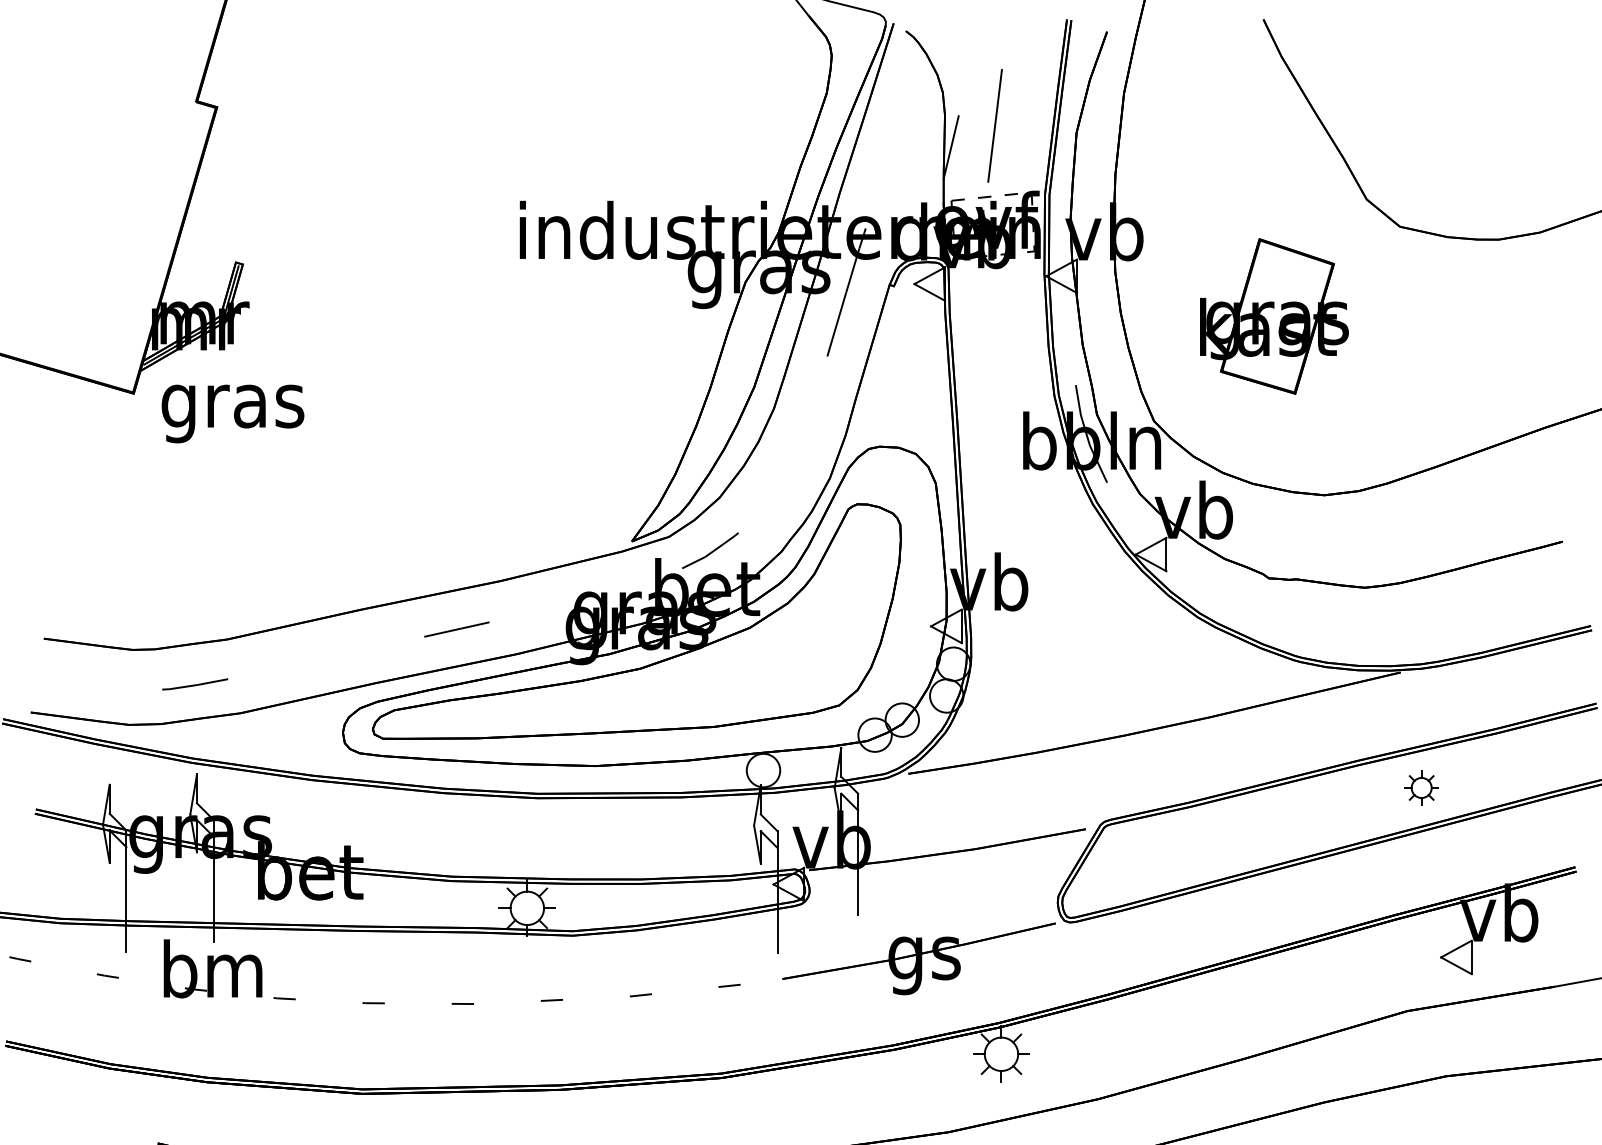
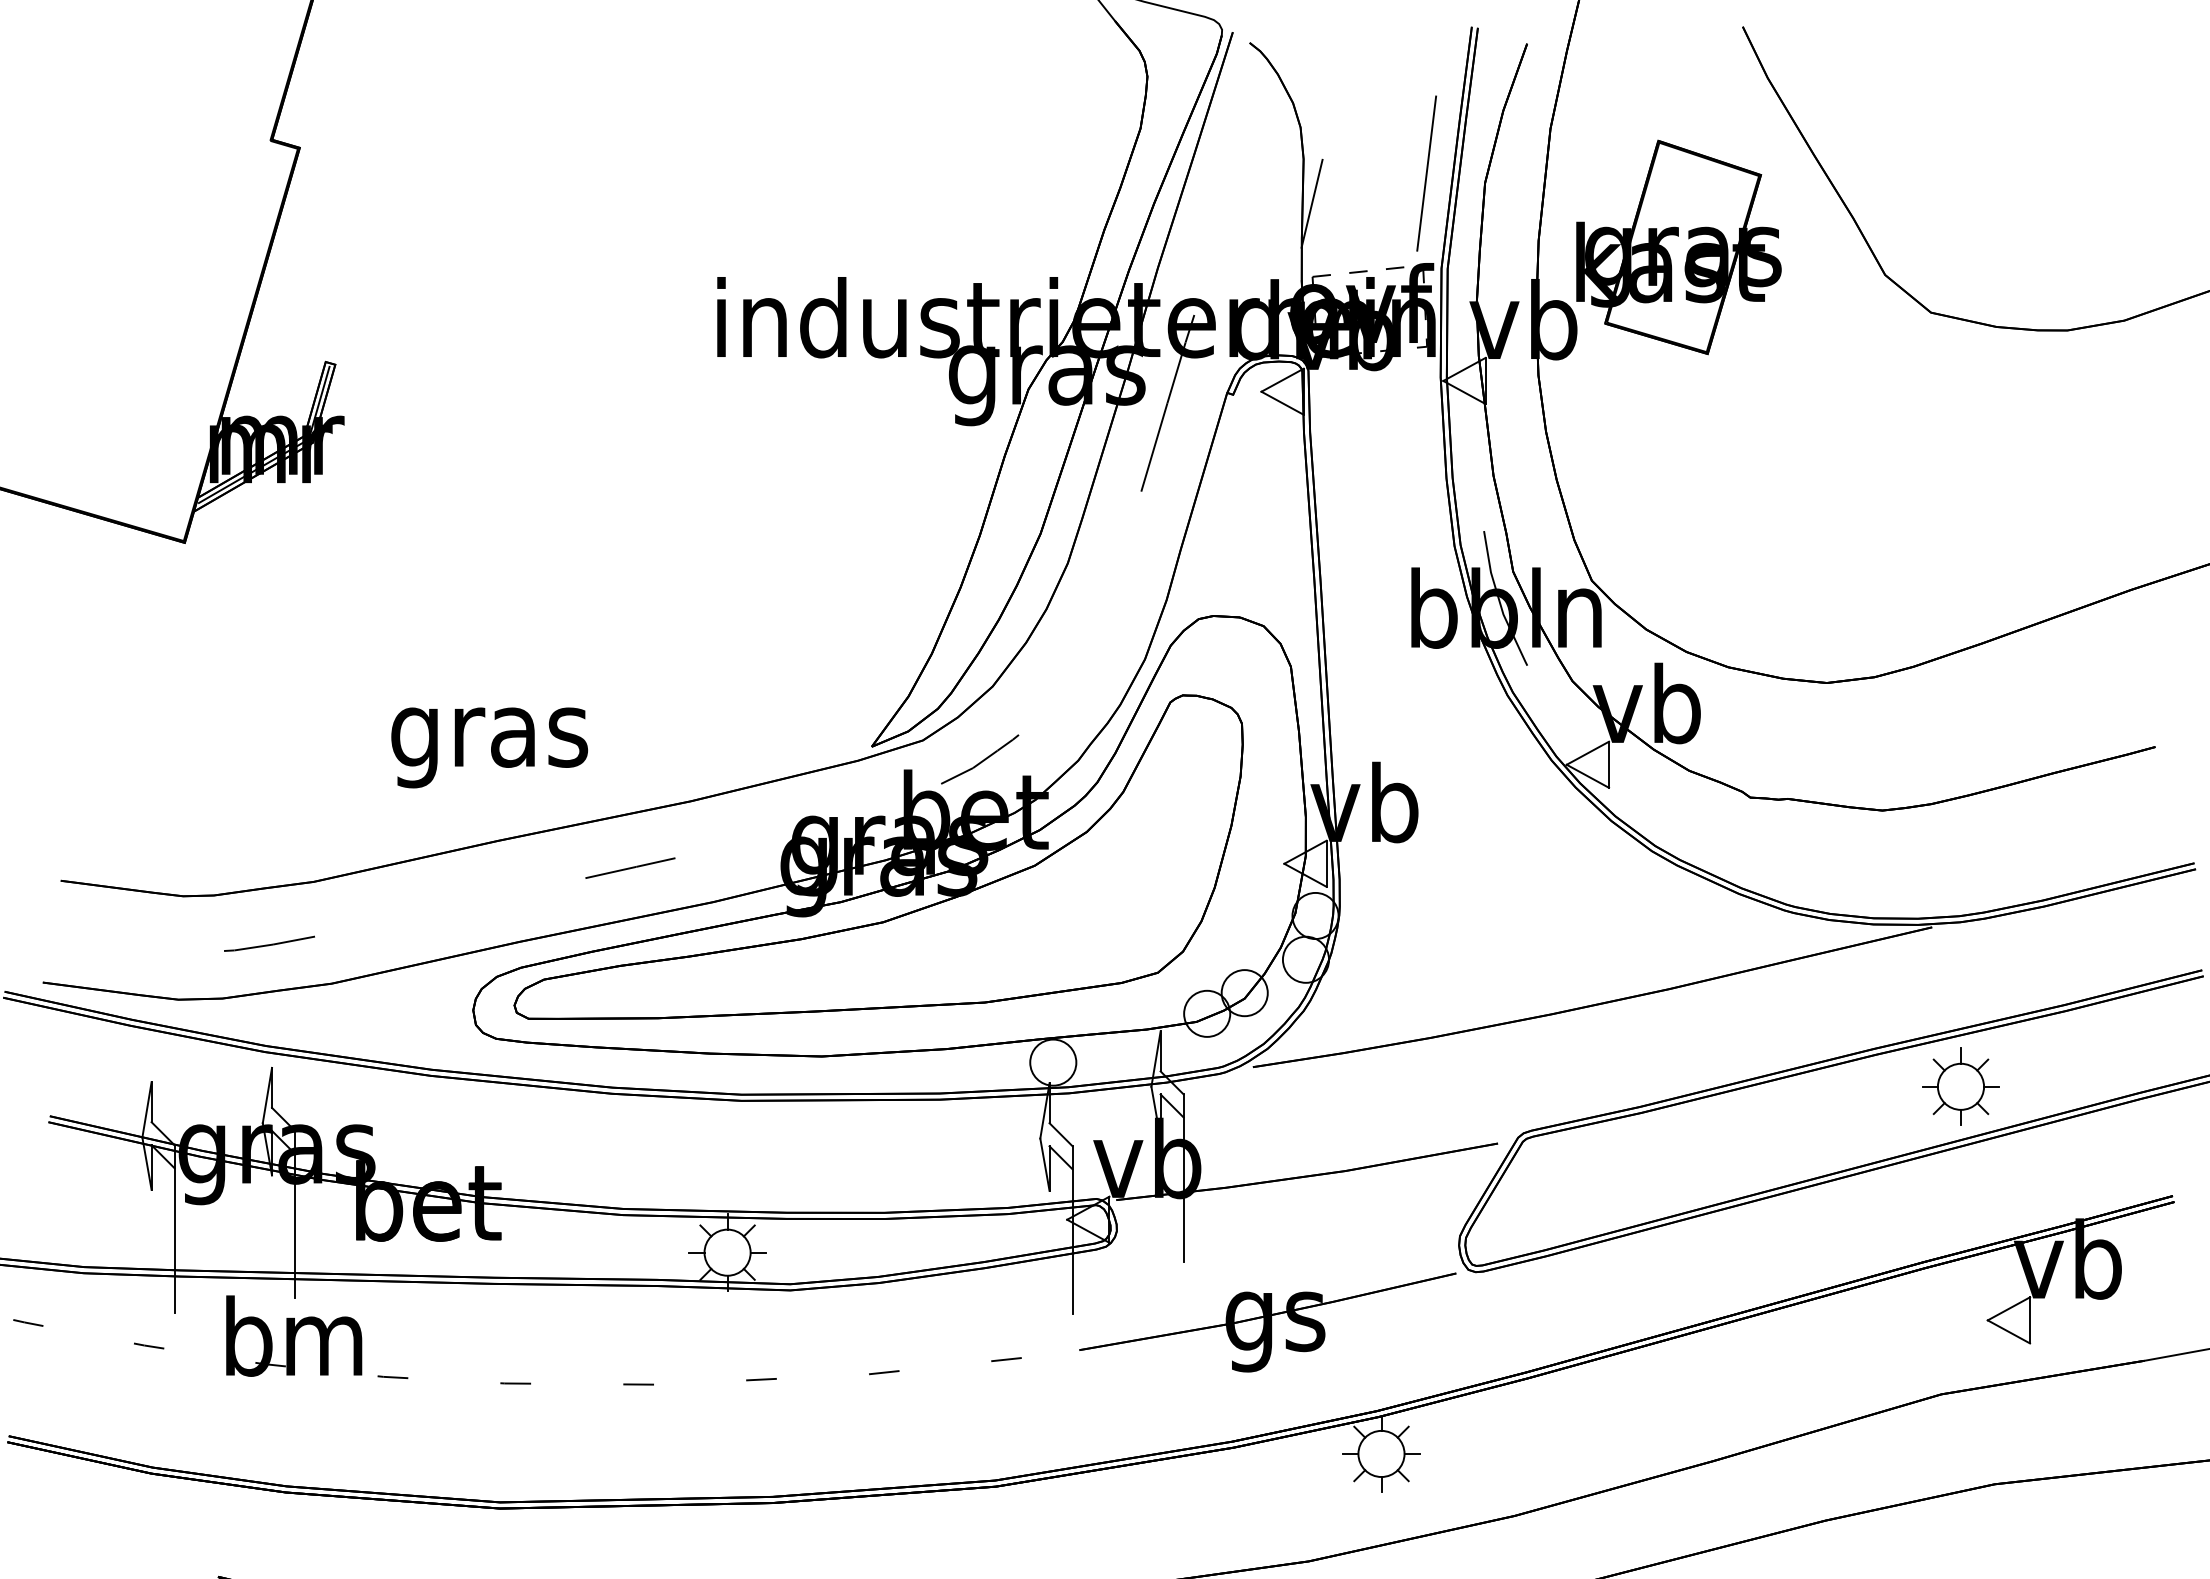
line: (994, 125) -> (1426, 173), moved
part: (1274, 316) -> (1678, 247), moved
text: (232, 413) -> (489, 747), moved
part: (1421, 787) -> (1960, 1086), size x1.67

